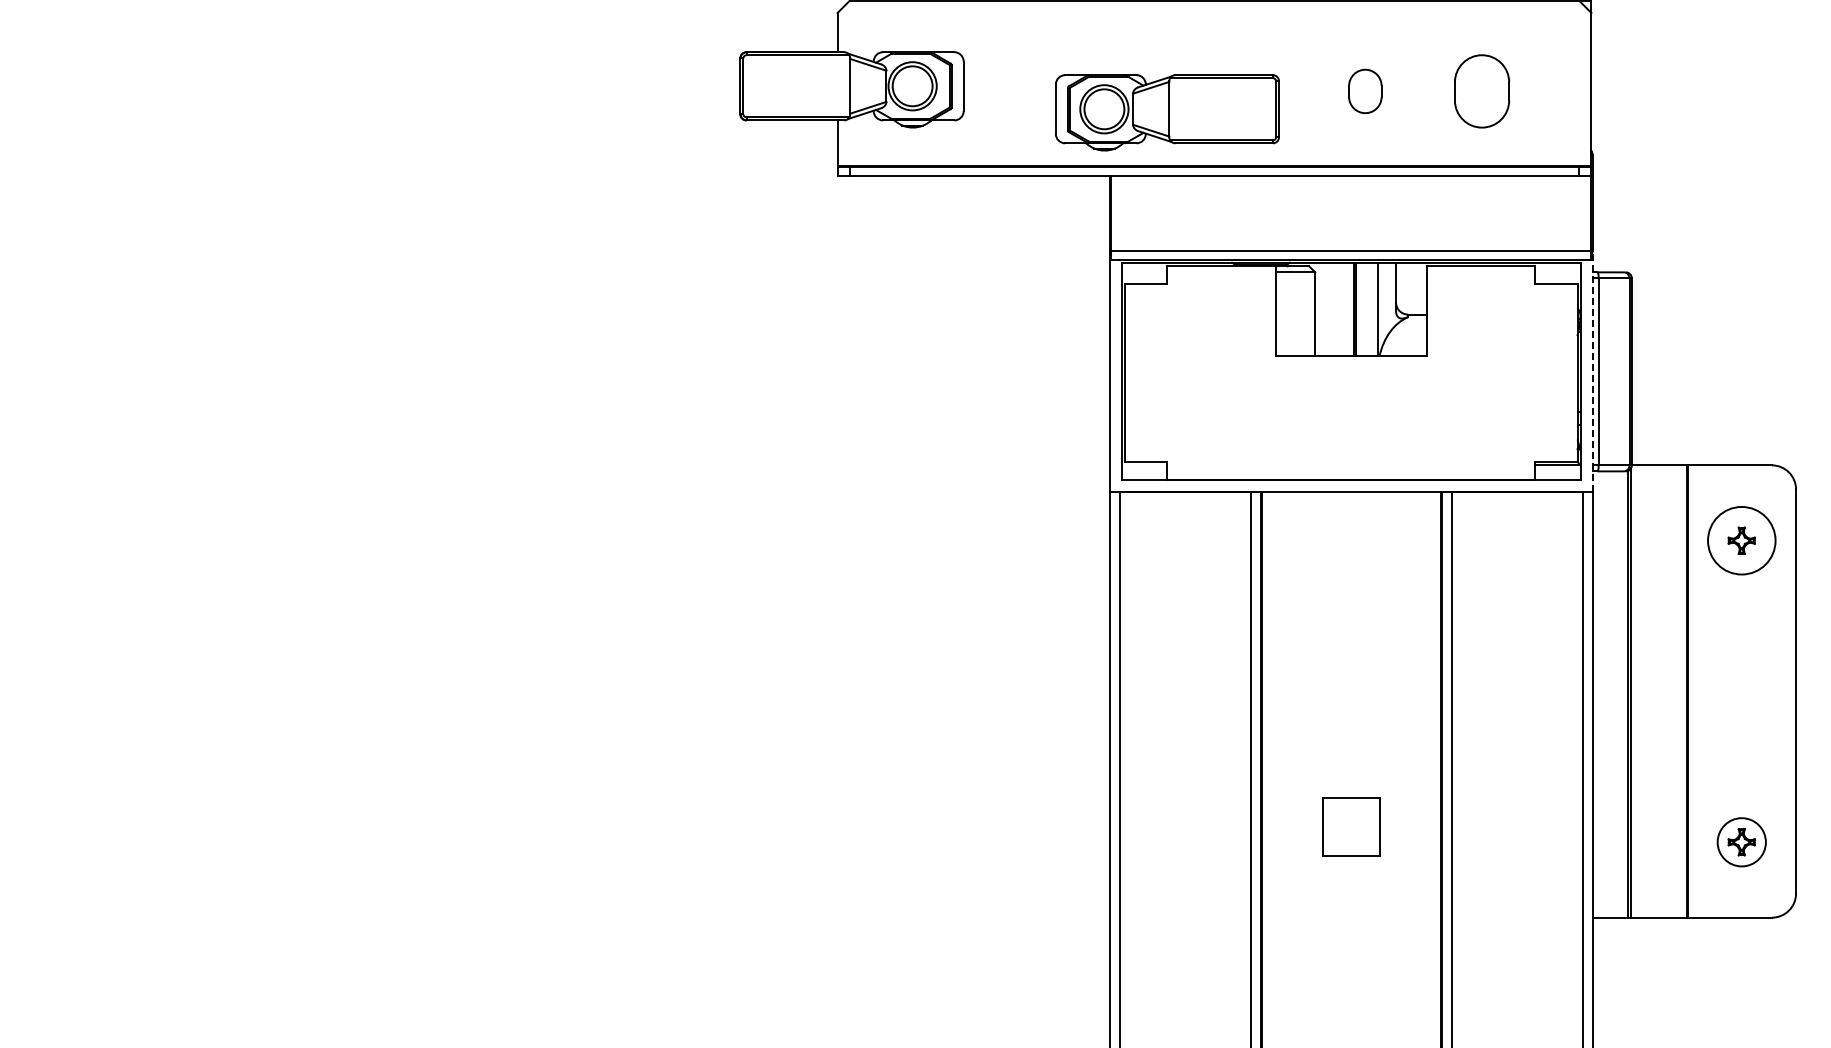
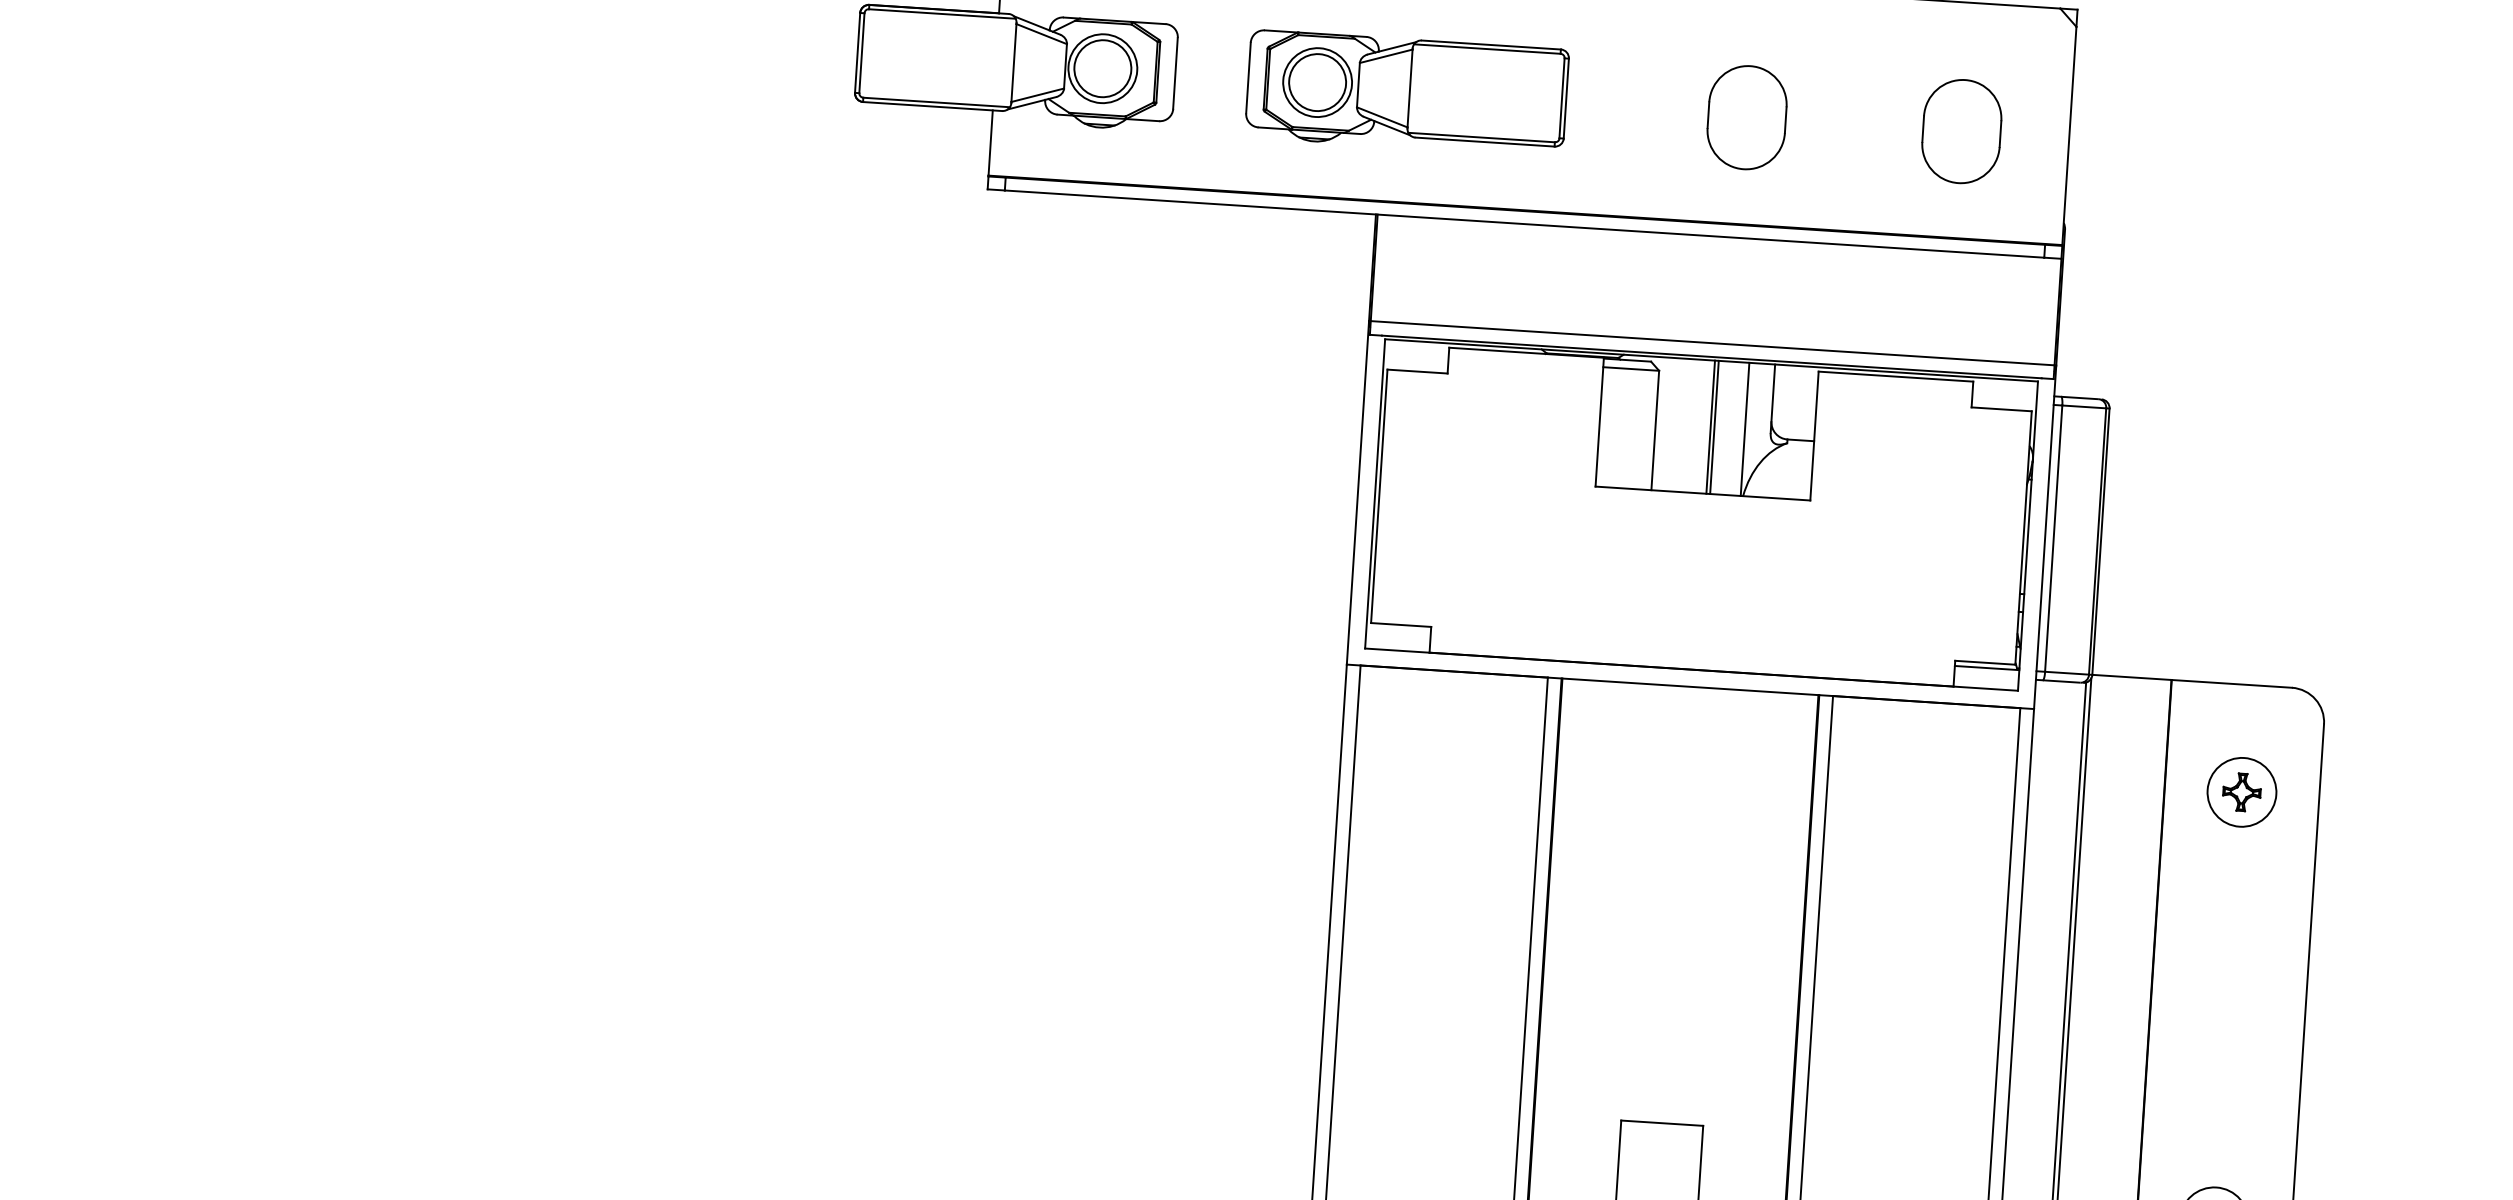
part: (1365, 91) -> (1747, 117), size x1.67
part: (1482, 91) -> (1962, 131), moved
part: (1167, 112) -> (1407, 92), moved
line: (1592, 371) -> (2044, 537), dashed -> solid
circle: (1741, 540) -> (2241, 791), size x0.71

